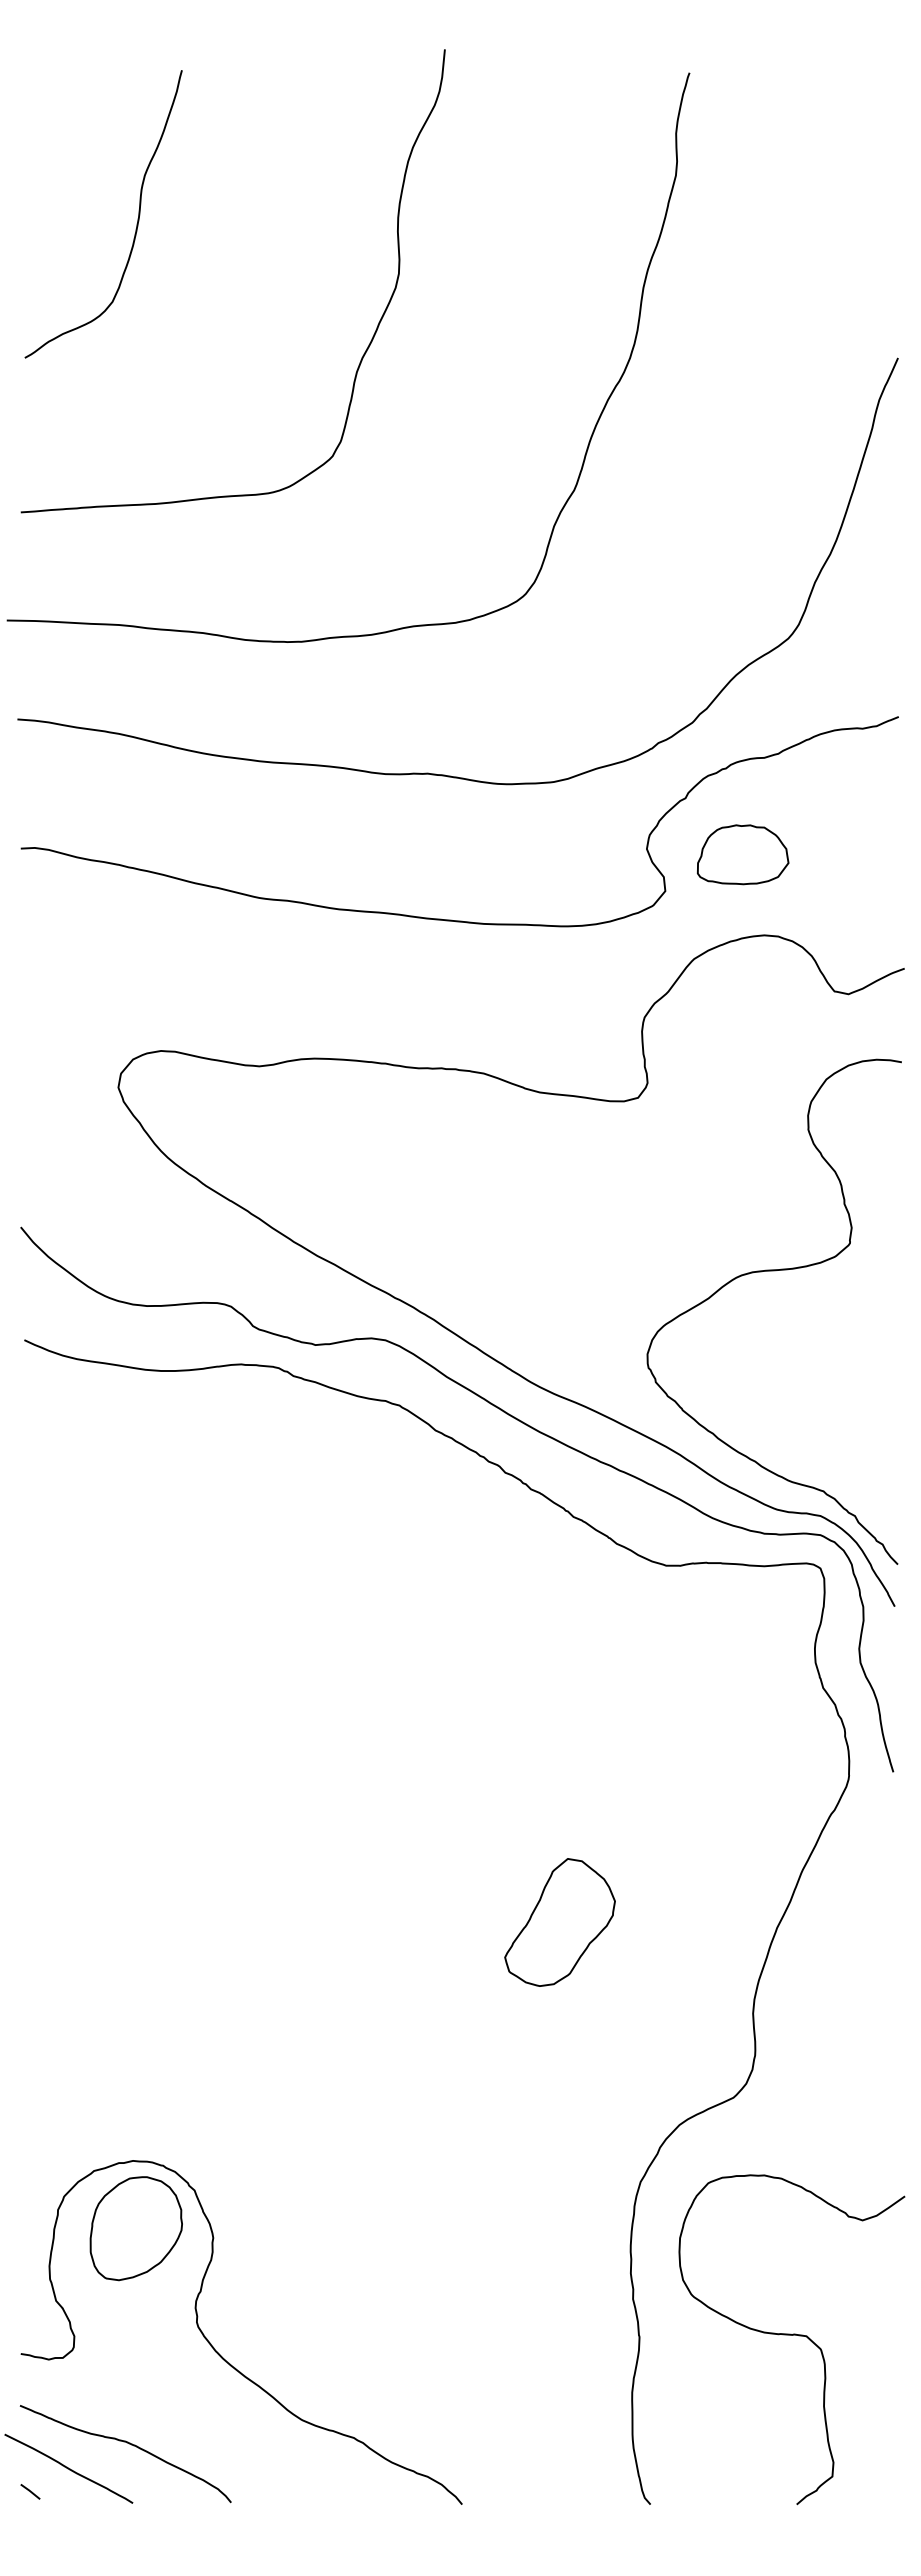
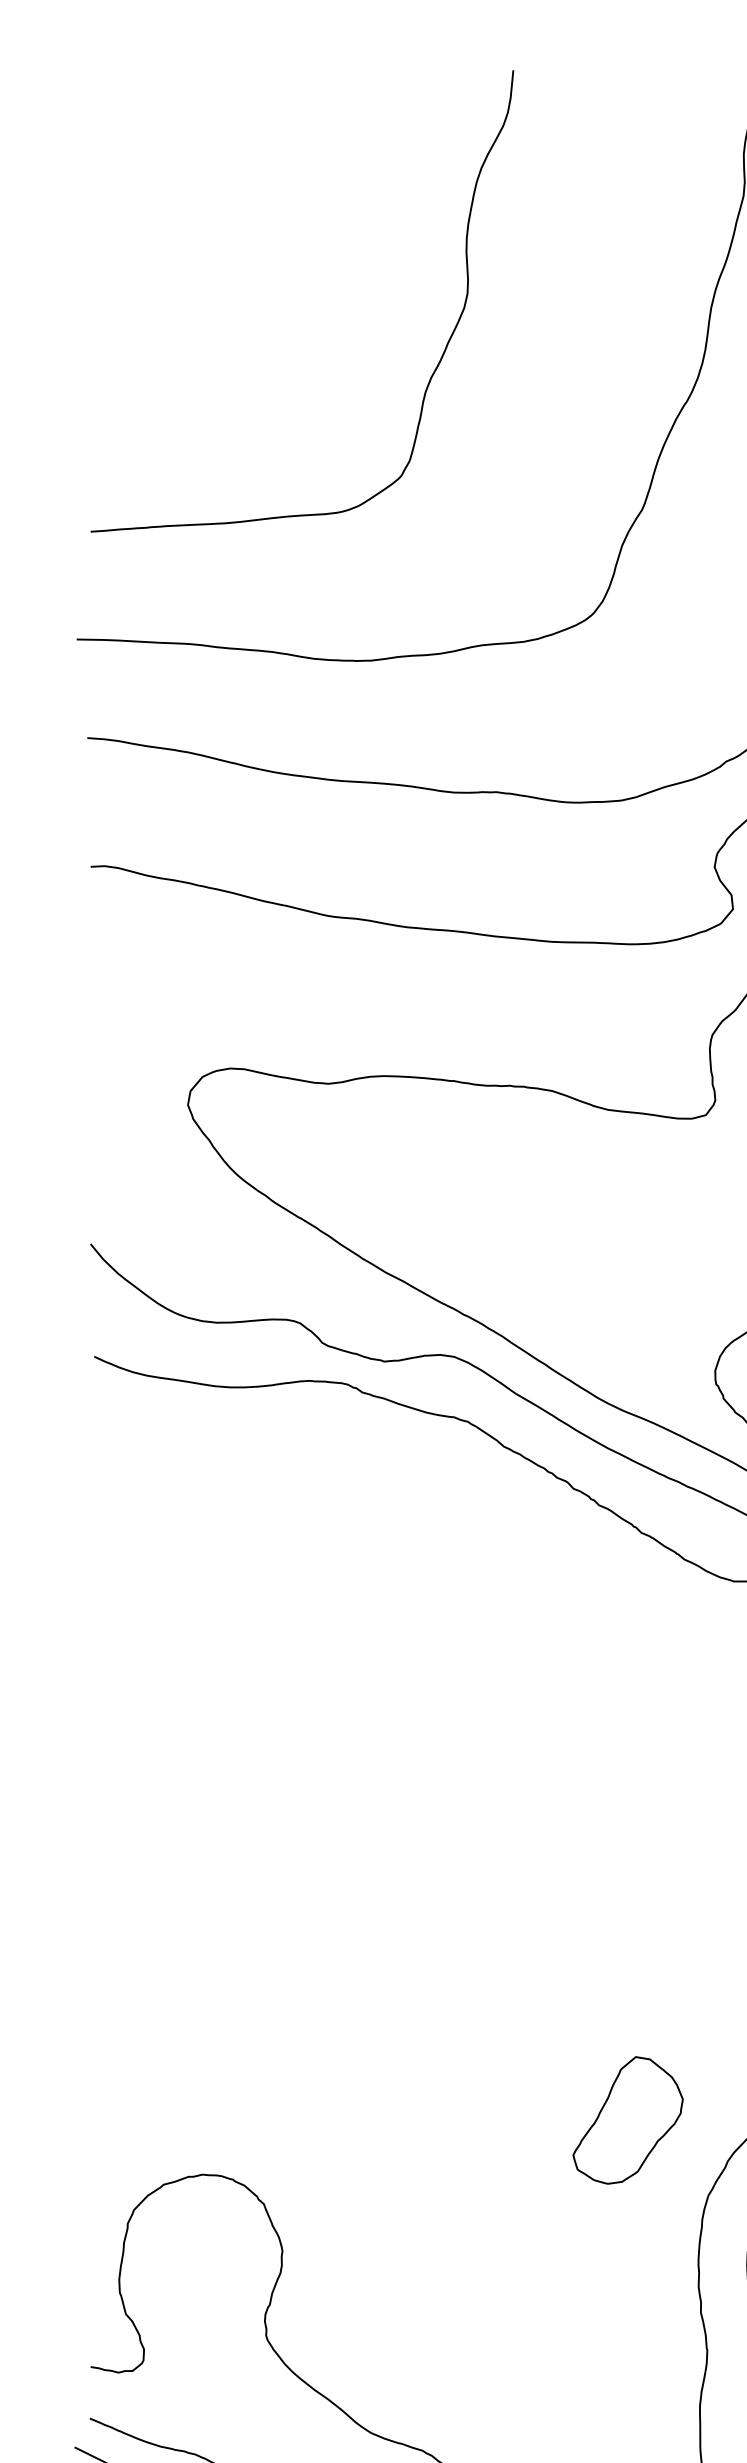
curve: (136, 223) -> (205, 243), removed
part: (559, 1922) -> (627, 2120), moved
part: (135, 2228) -> (204, 2242), removed

